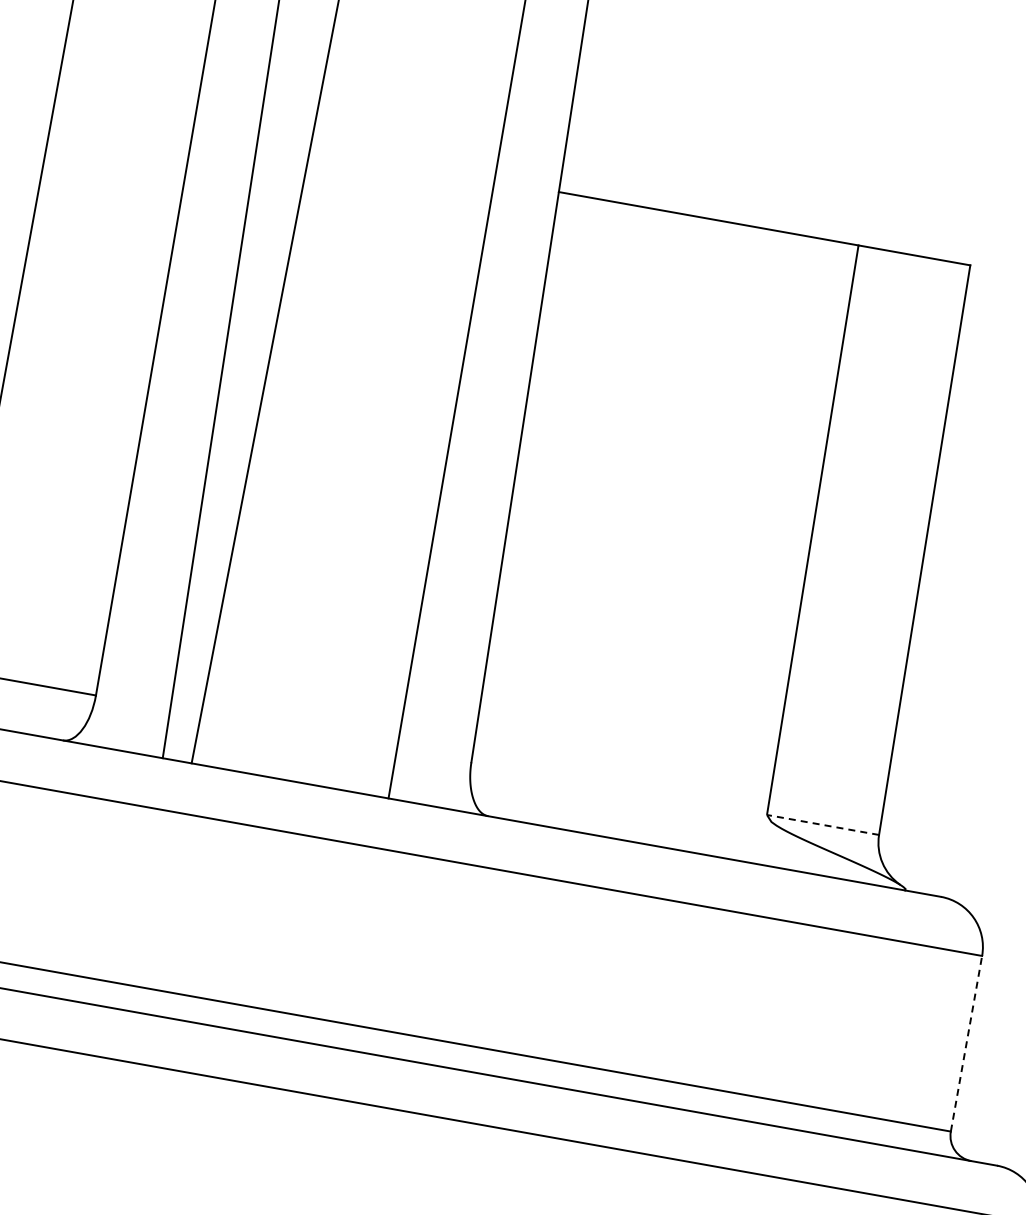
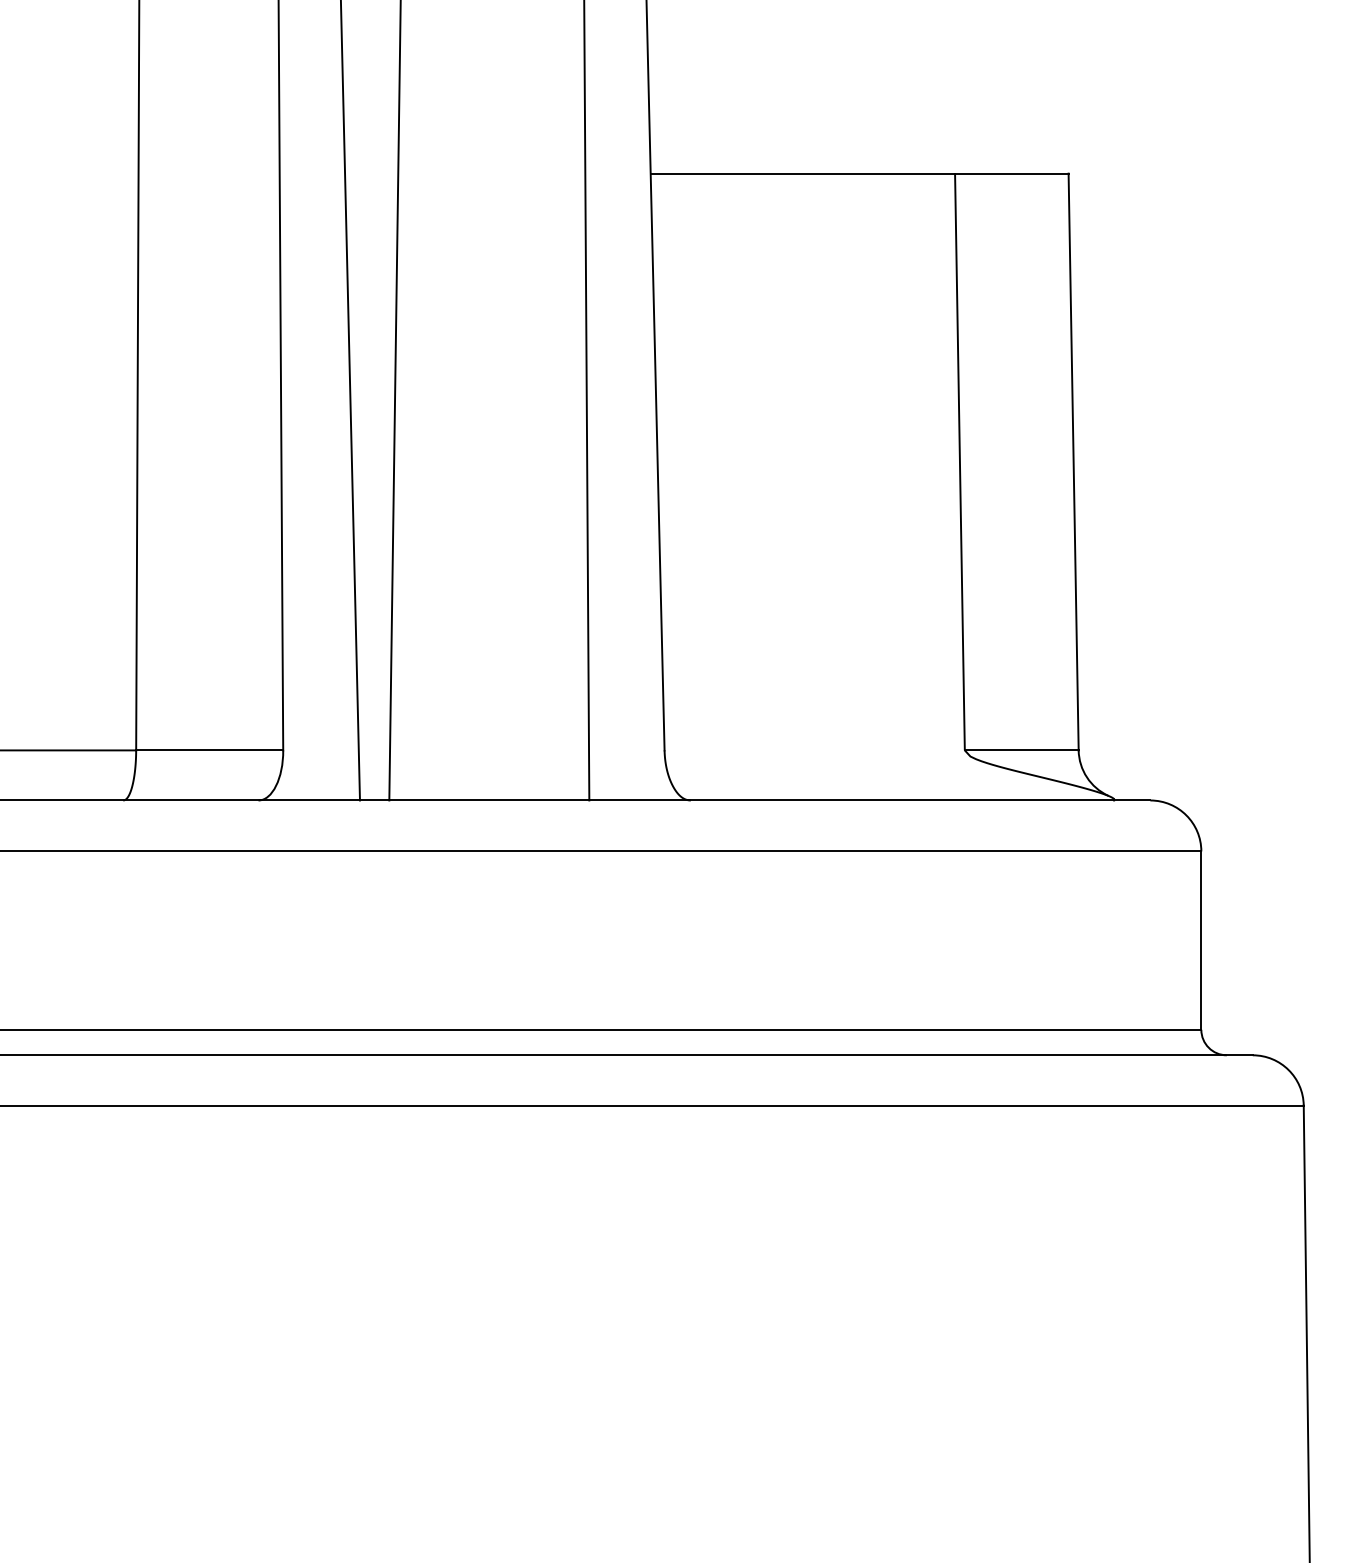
line: (822, 825) -> (1021, 750), dashed -> solid
line: (966, 1043) -> (1201, 940), dashed -> solid

